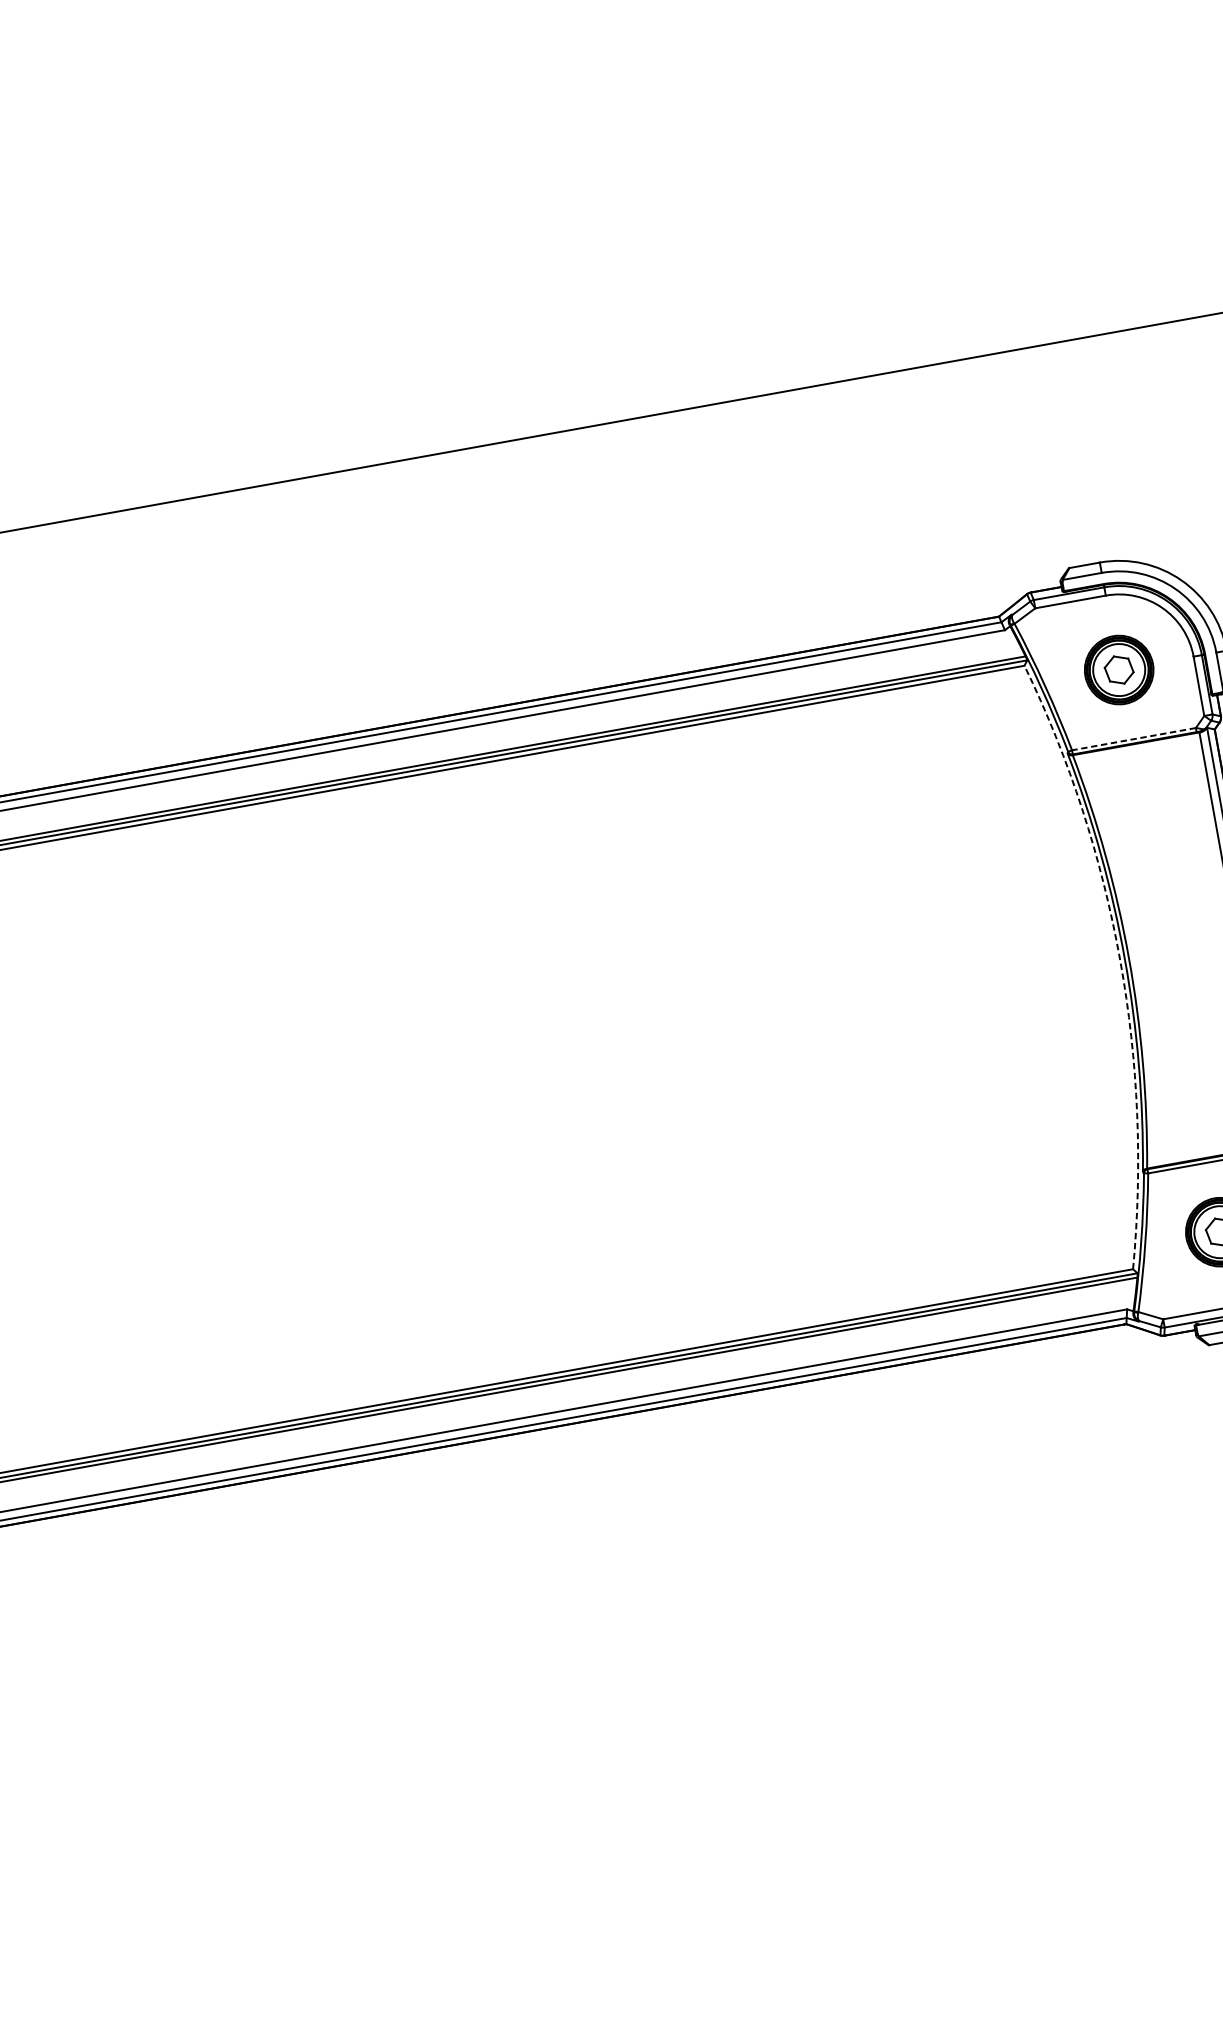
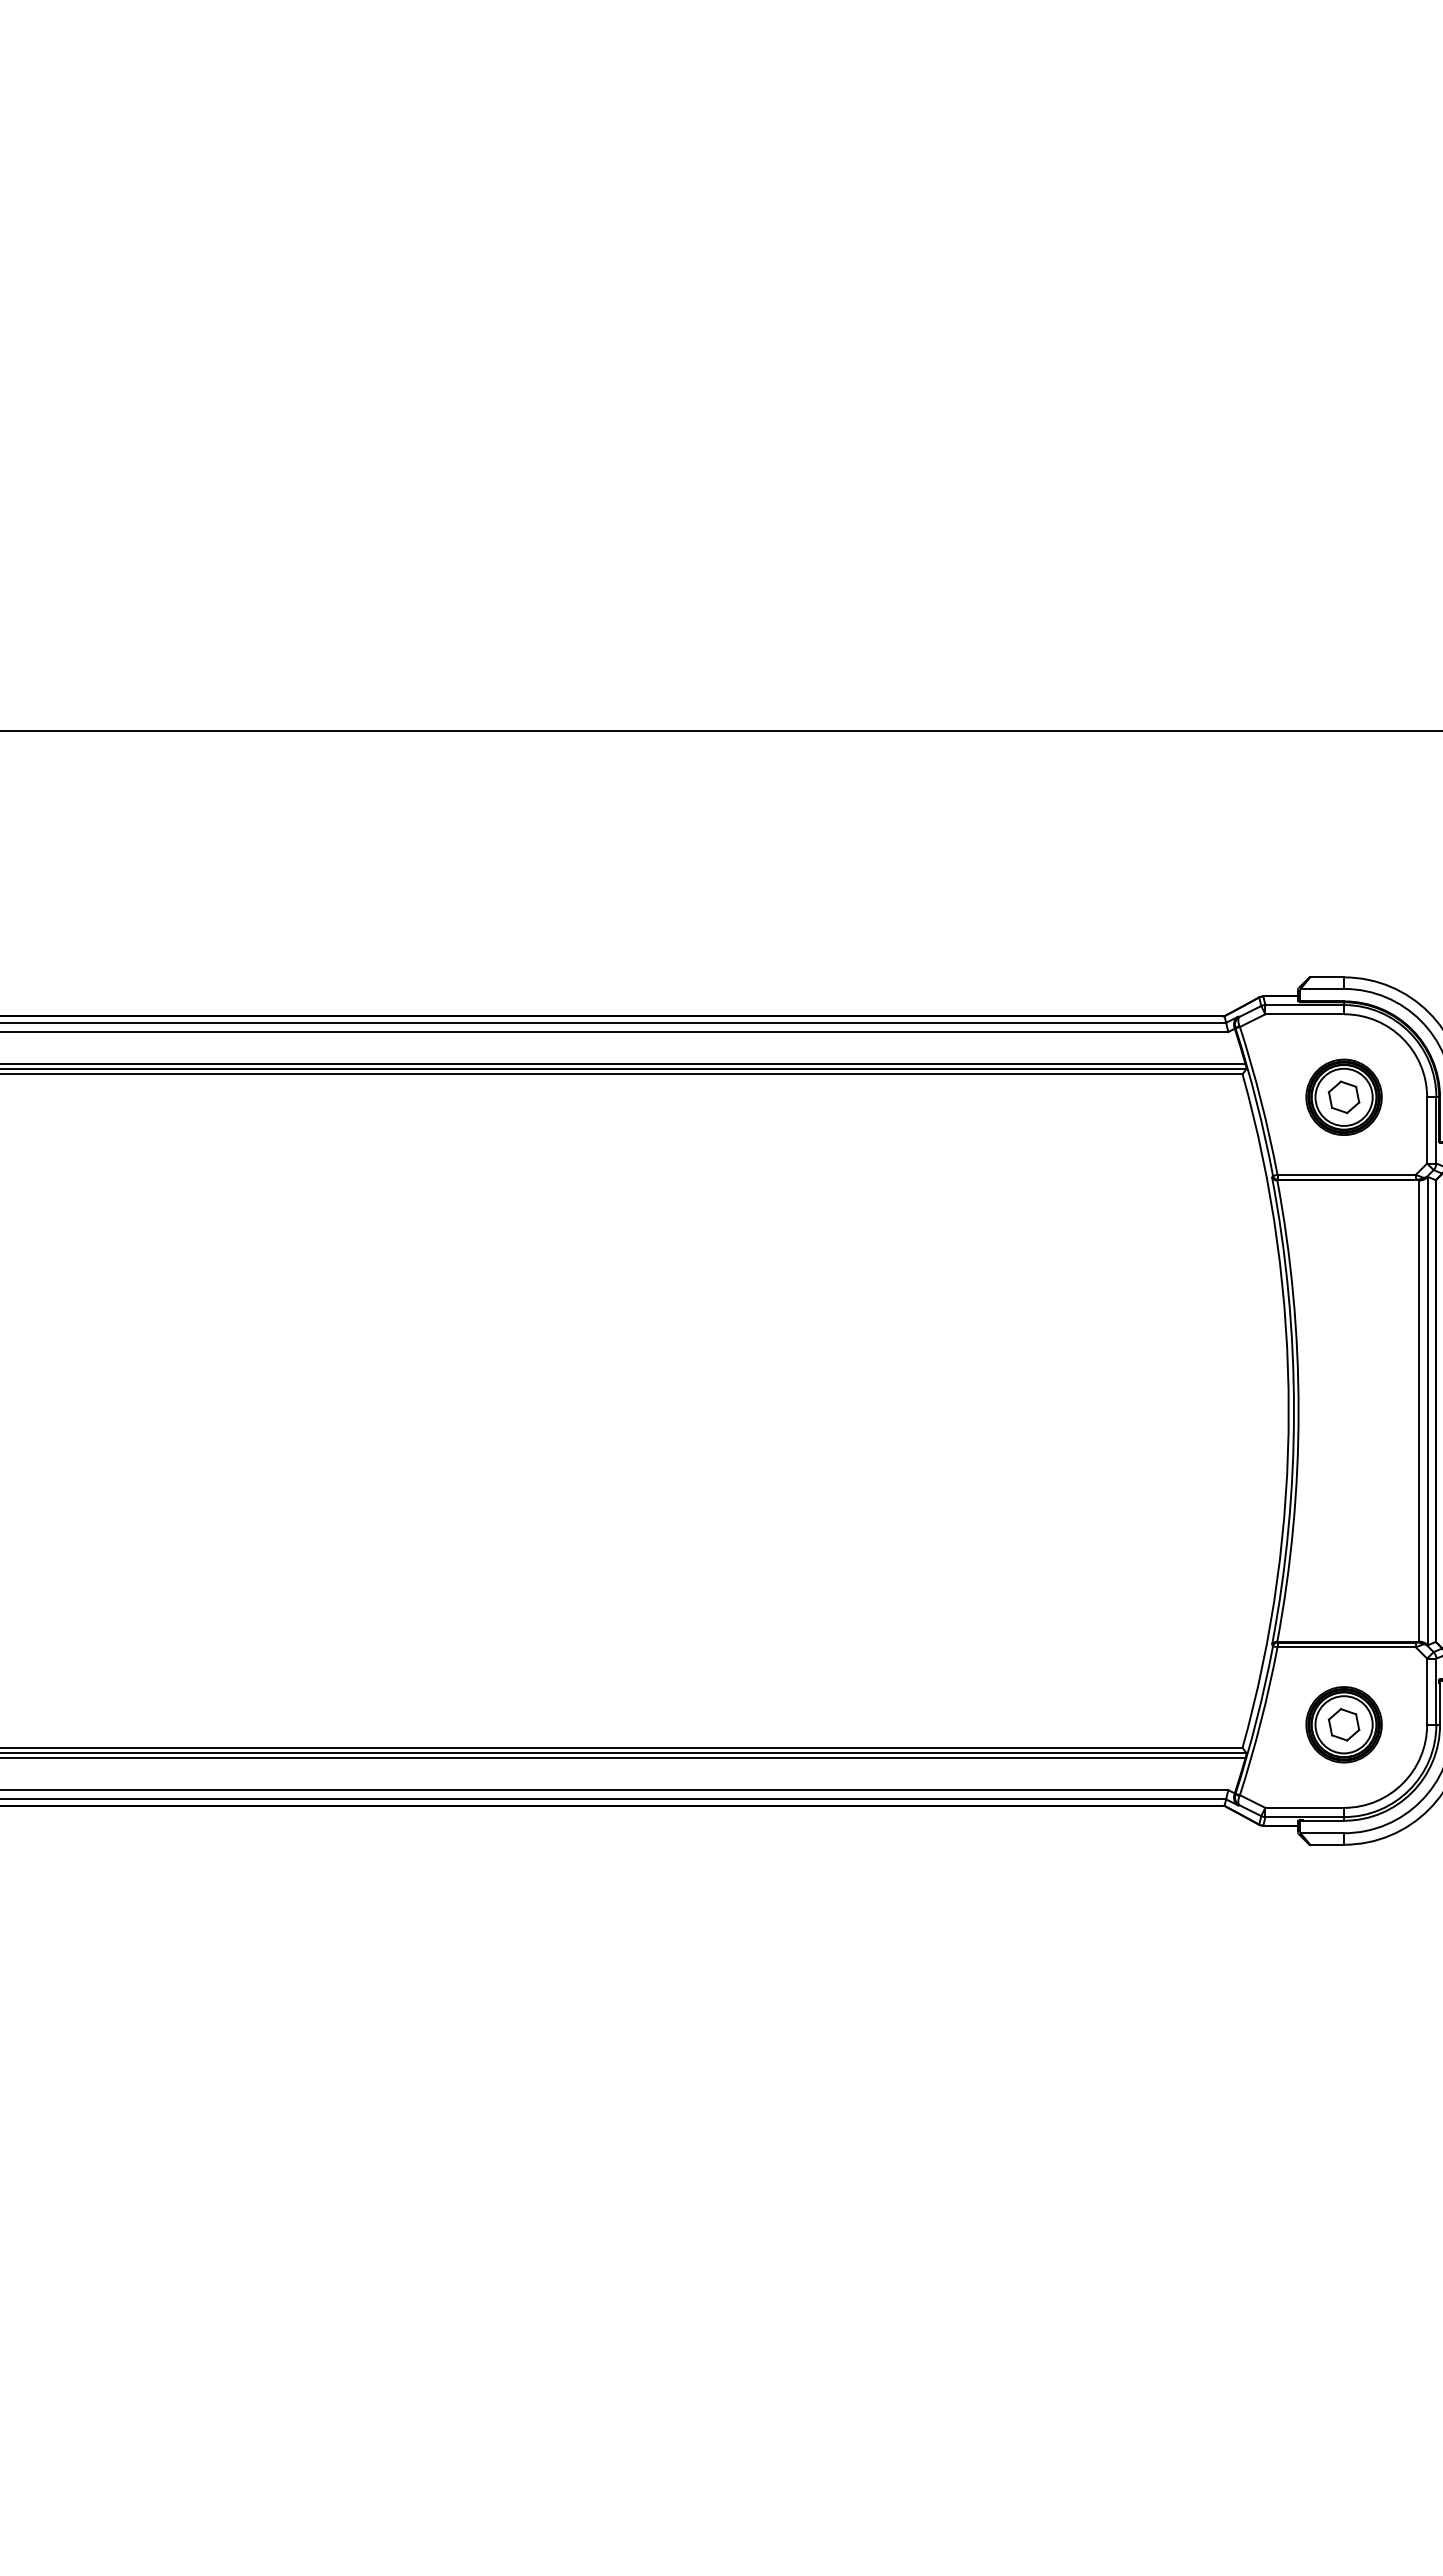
line: (1133, 738) -> (1346, 1174), dashed -> solid
arc: (1120, 960) -> (1288, 1411), dashed -> solid

